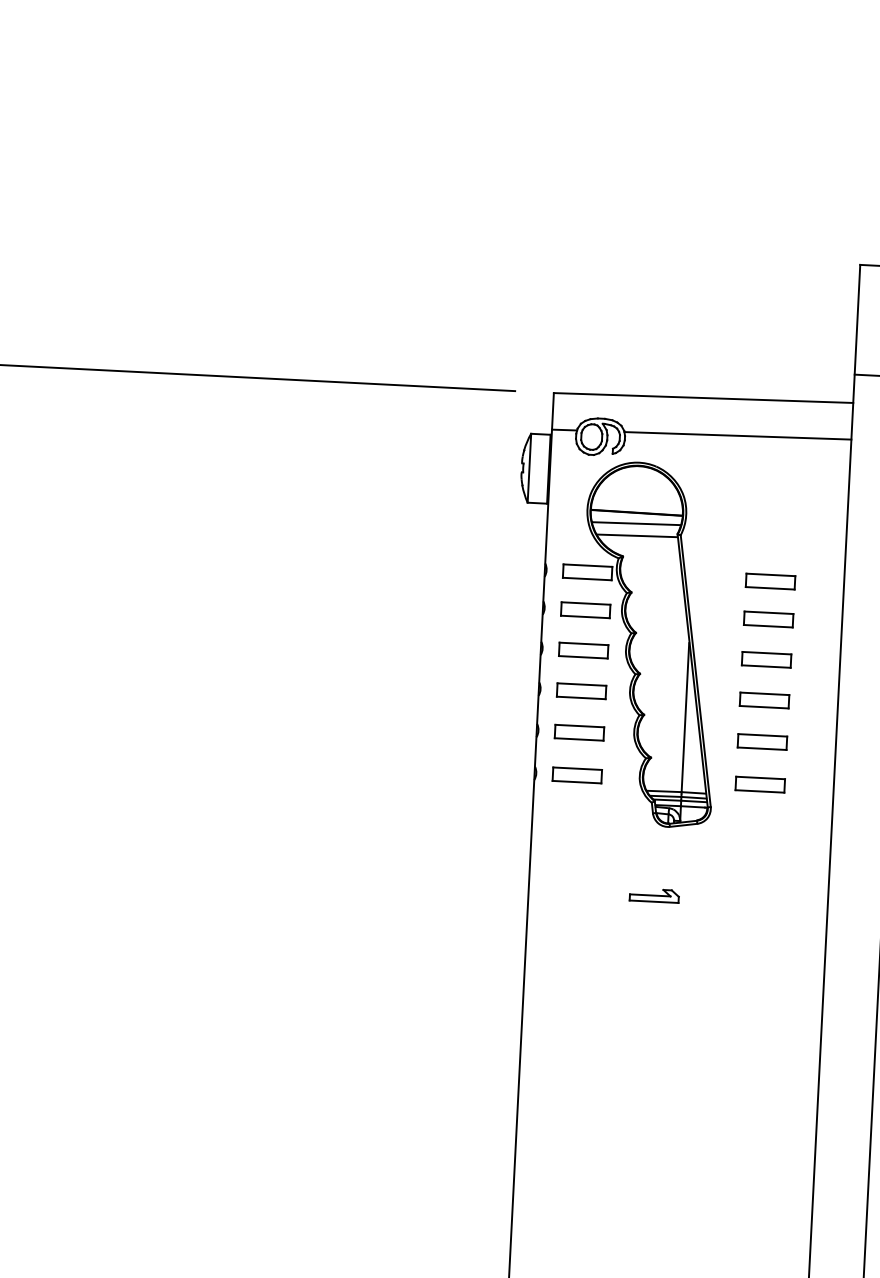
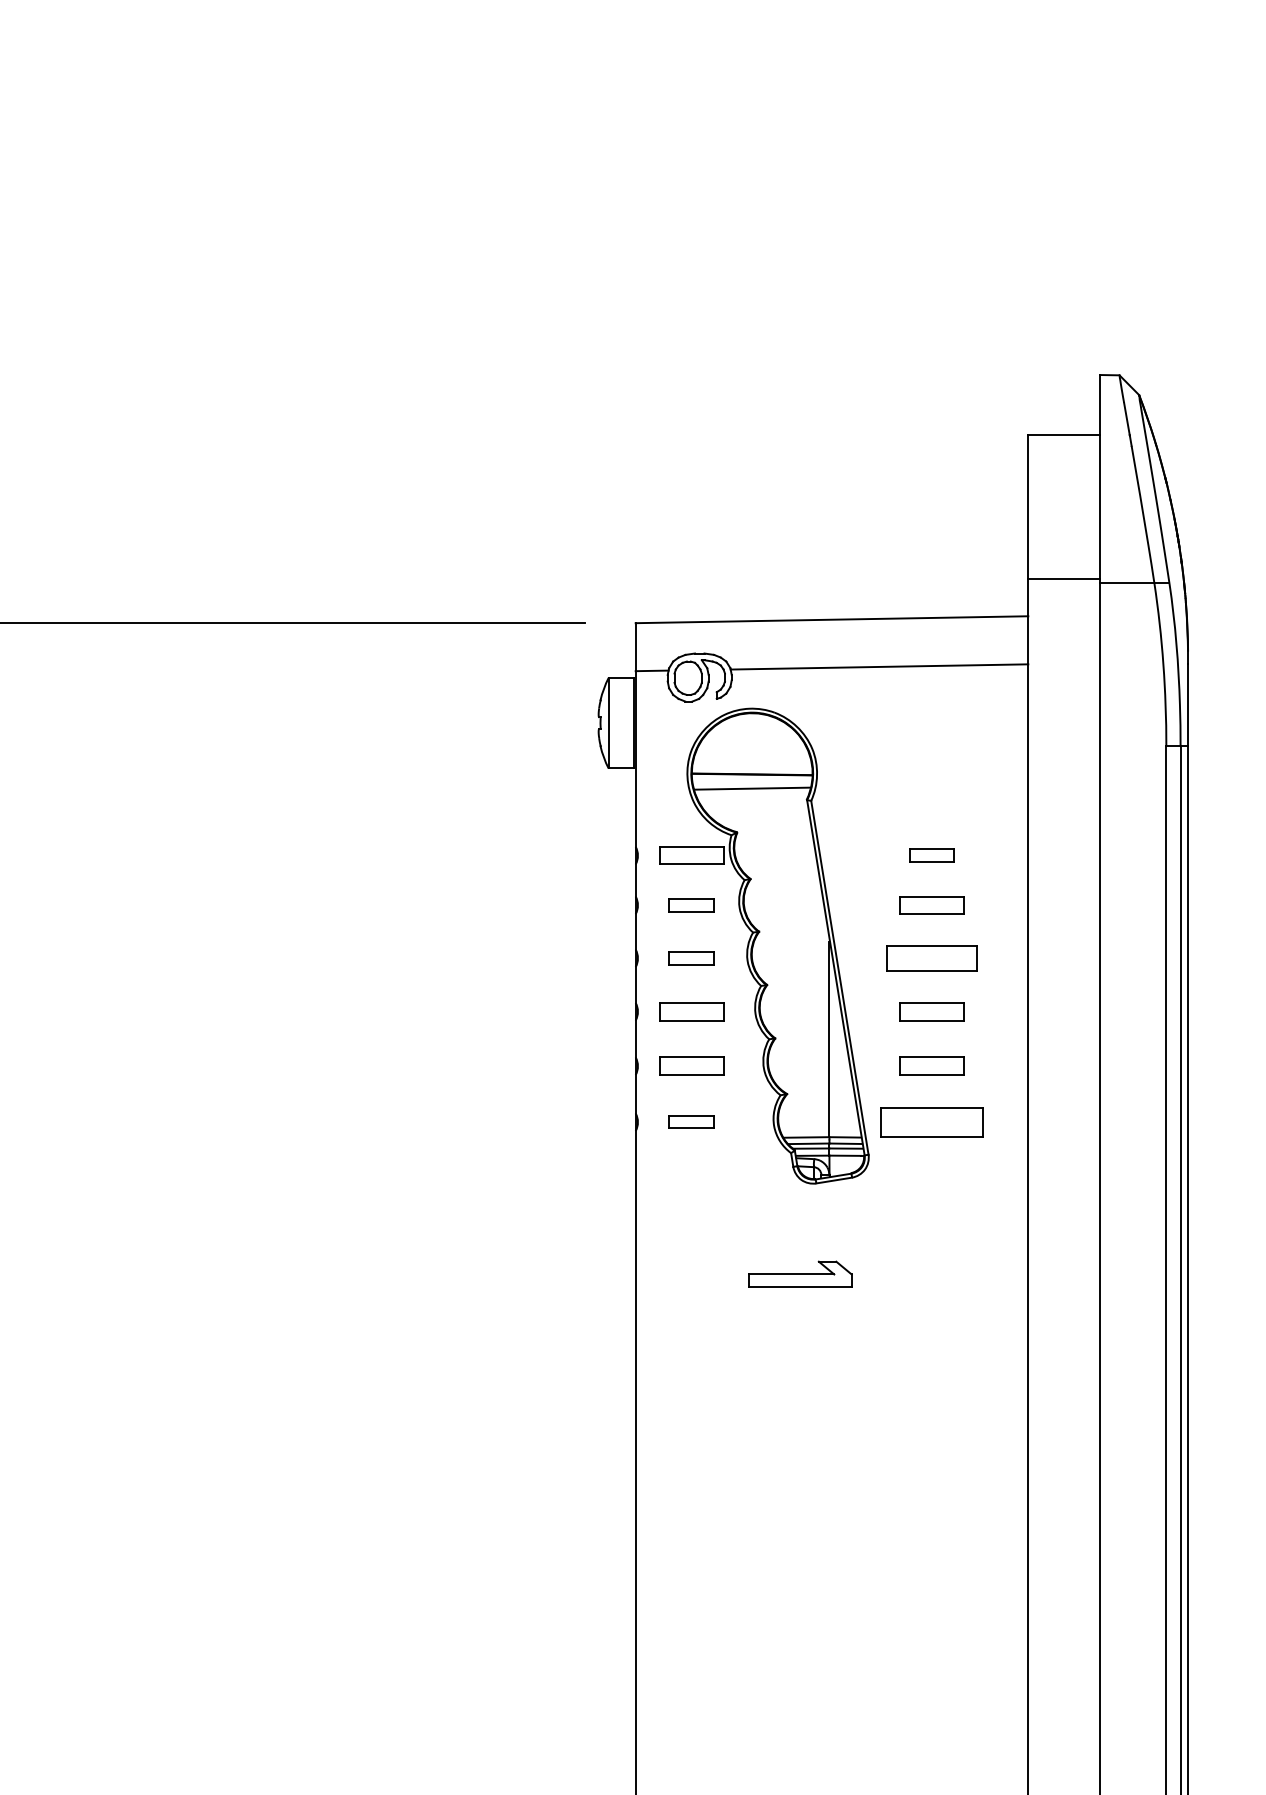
line: (636, 535) -> (753, 804), removed
part: (770, 581) -> (931, 855), size x0.7
part: (585, 610) -> (691, 905), size x0.7
part: (583, 650) -> (691, 958), size x0.7
part: (766, 659) -> (931, 958), size x1.4
part: (577, 774) -> (691, 1121), size x0.7
part: (760, 784) -> (931, 1121), size x1.6
part: (654, 895) -> (800, 1274), size x1.6

